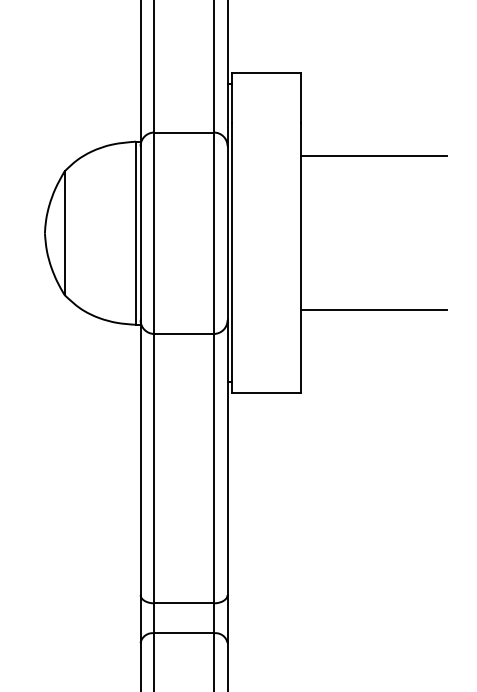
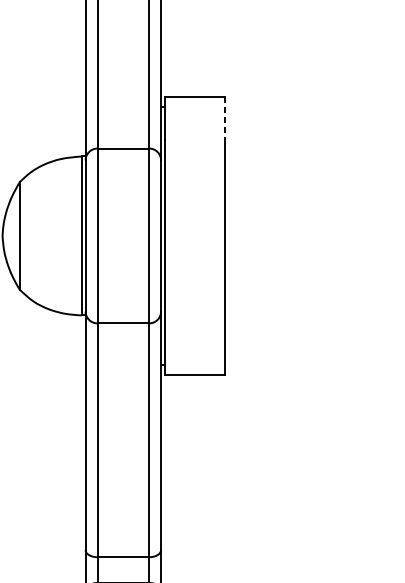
line: (300, 97) -> (224, 118), solid -> dashed
line: (373, 156) -> (287, 169), removed
line: (373, 310) -> (287, 303), removed

